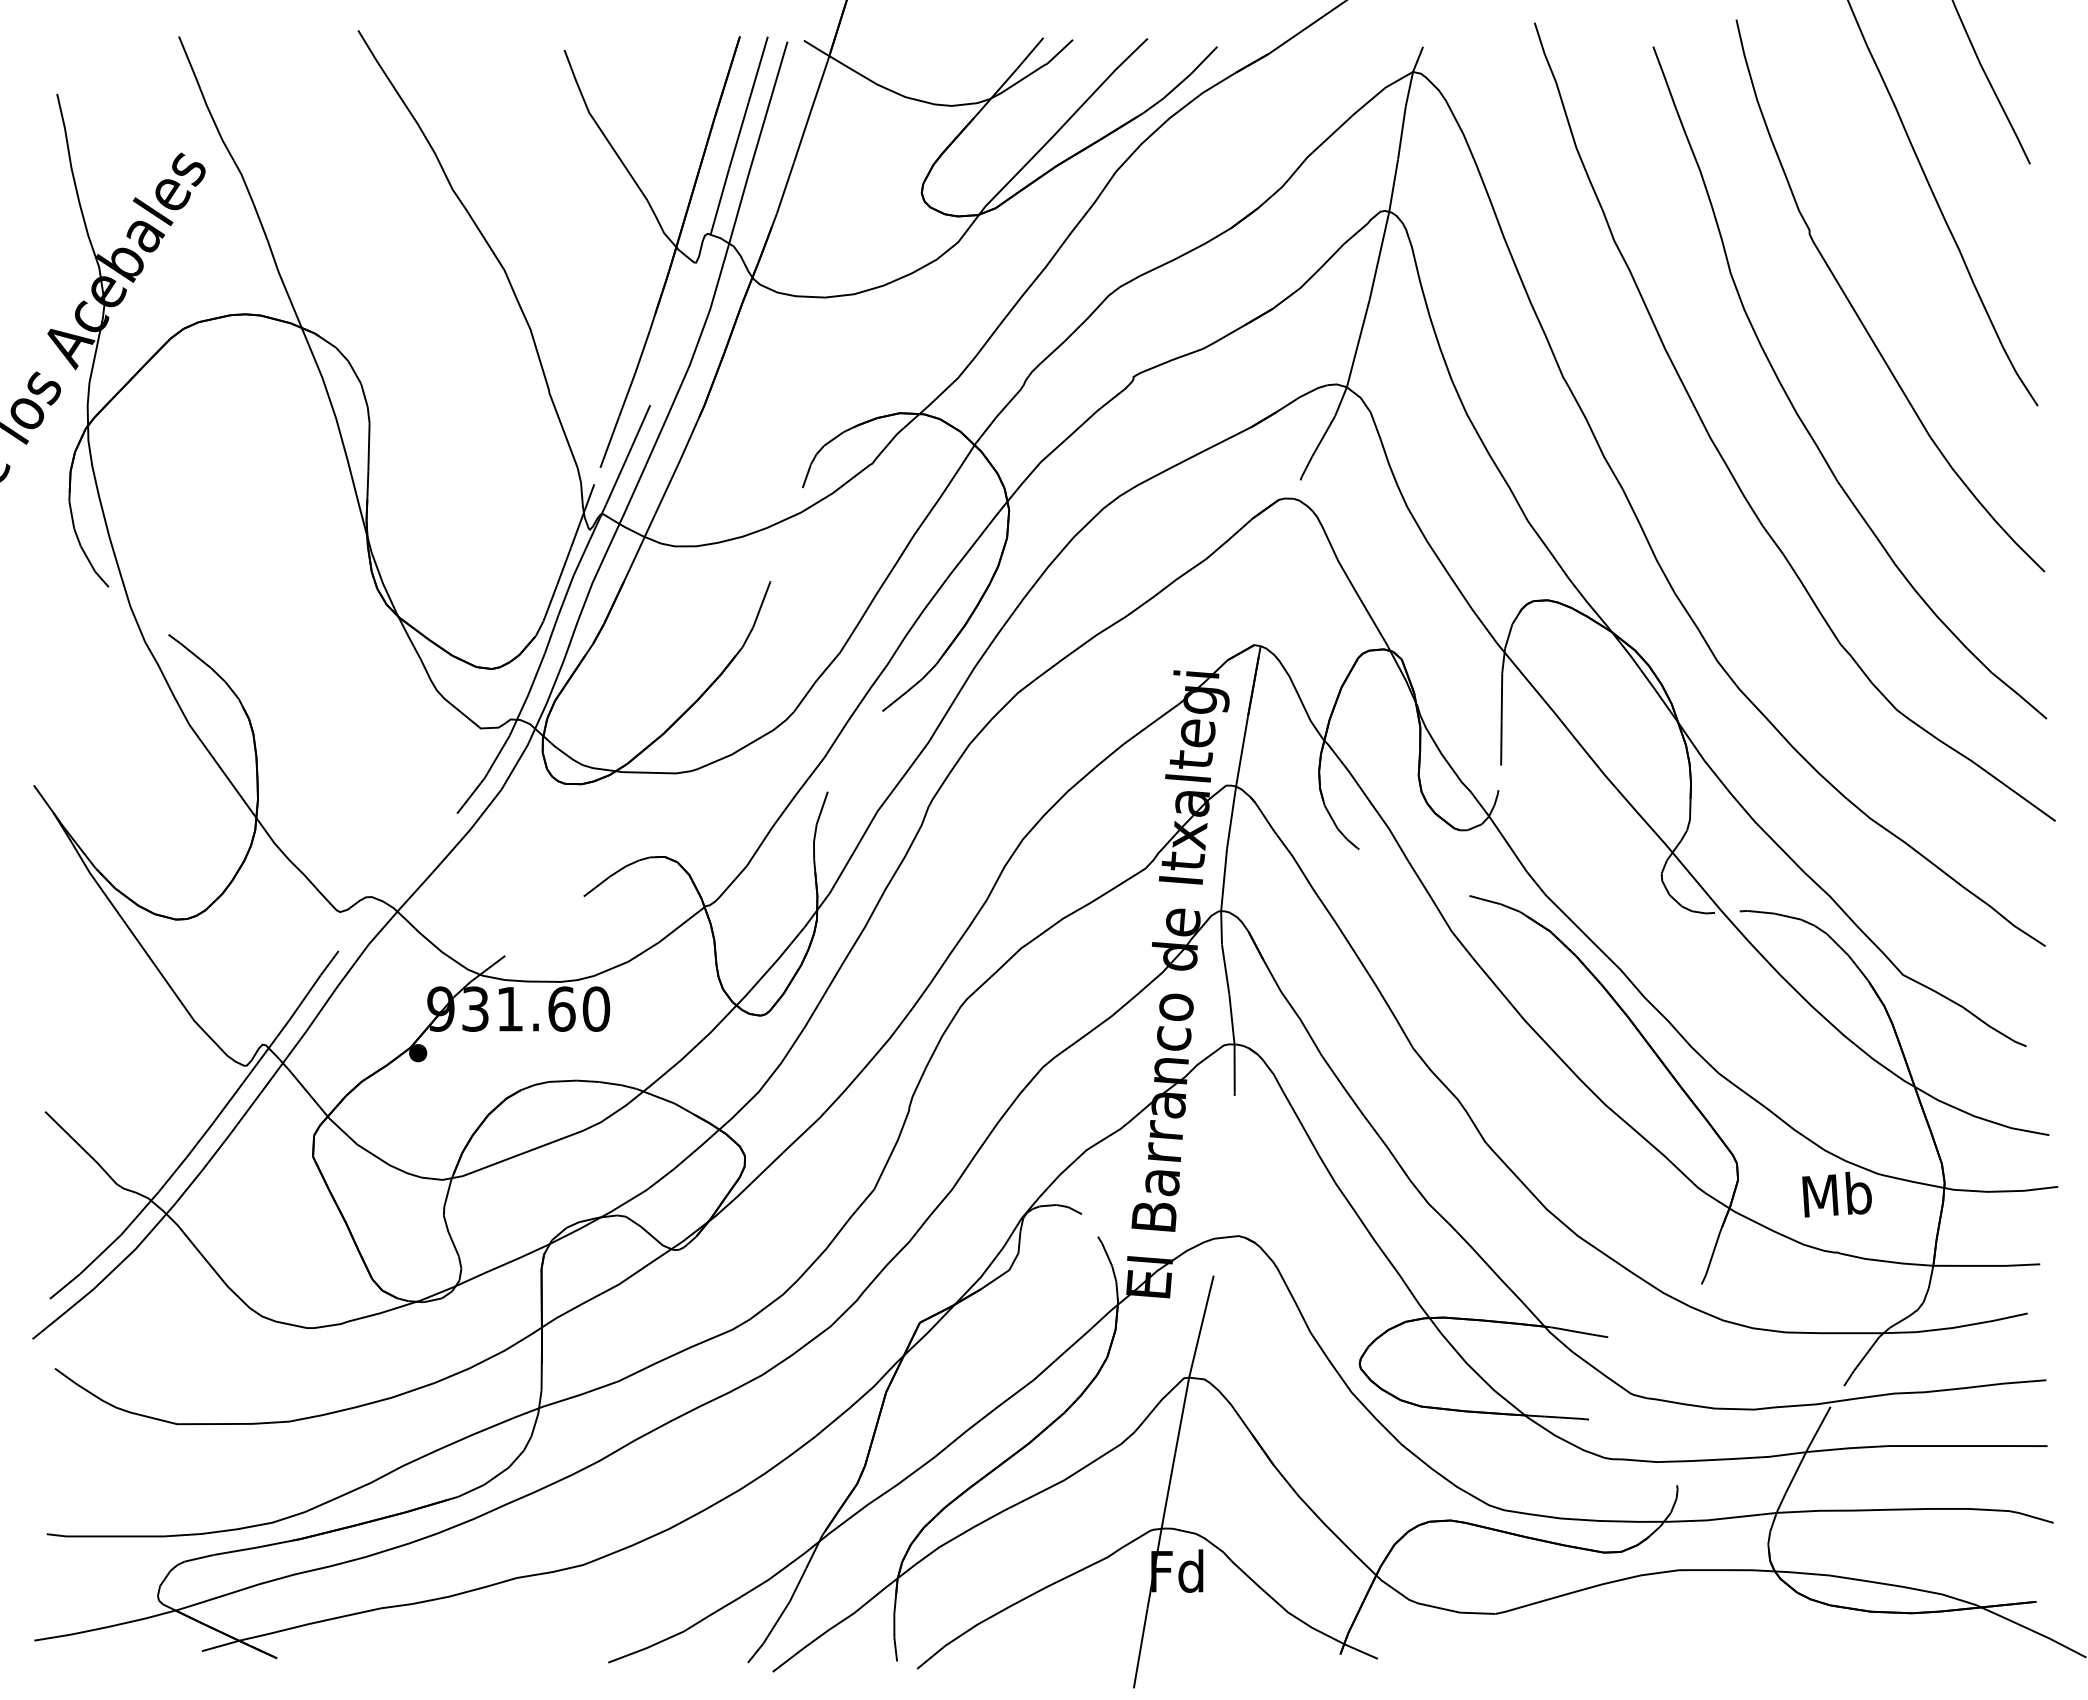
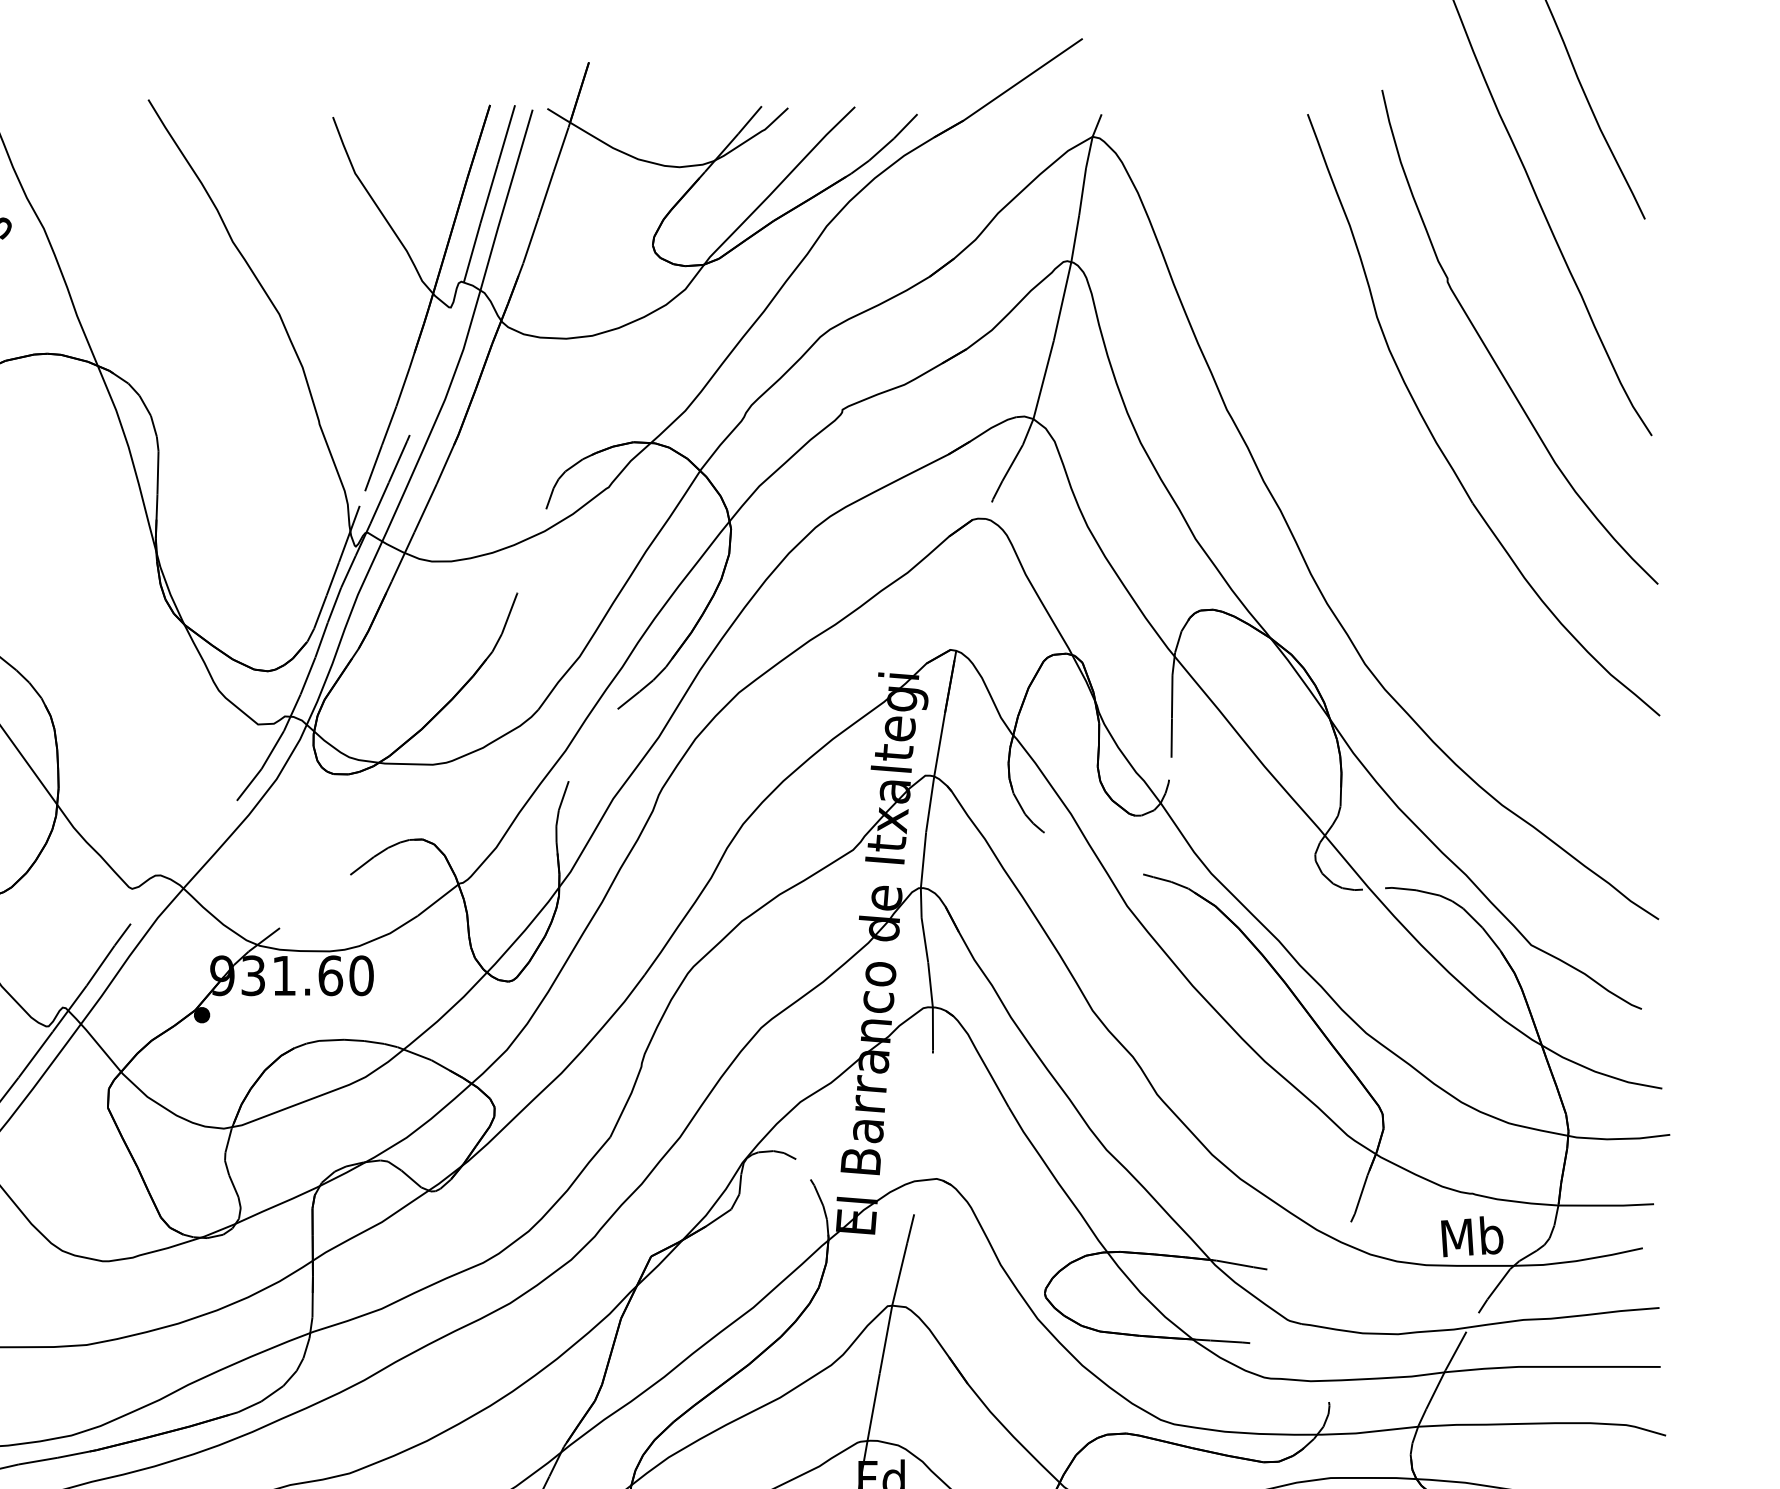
curve: (1723, 457) -> (1370, 481), removed
text: (1836, 1194) -> (1471, 1236), moved

